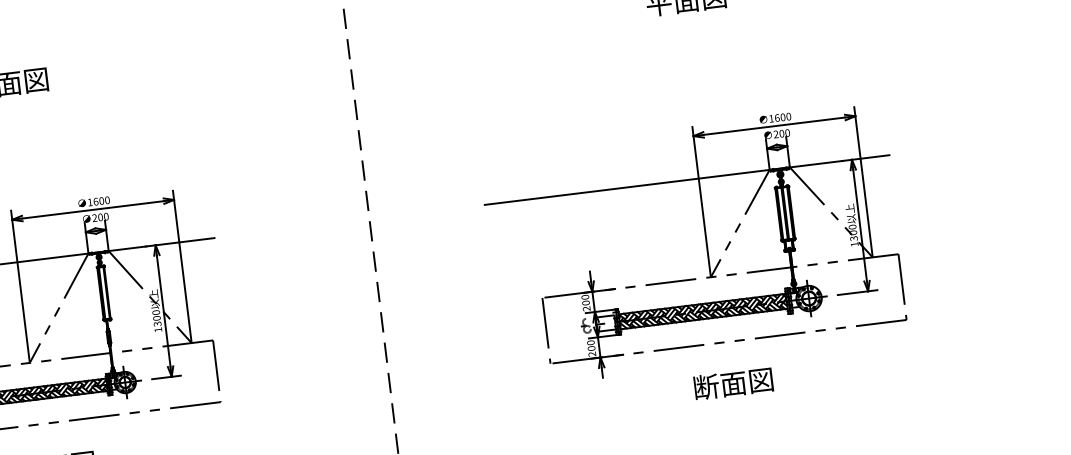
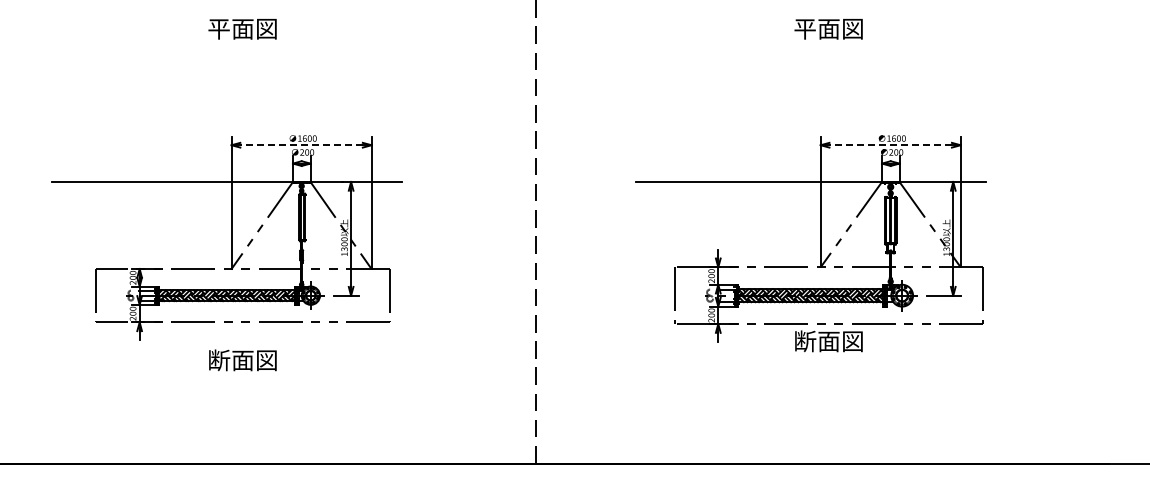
line: (774, 126) -> (890, 145), solid -> dashed
line: (93, 210) -> (301, 145), solid -> dashed
text: (733, 383) -> (828, 341), moved

